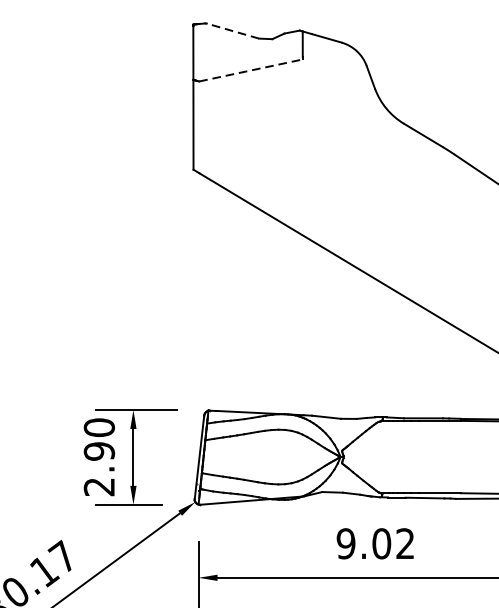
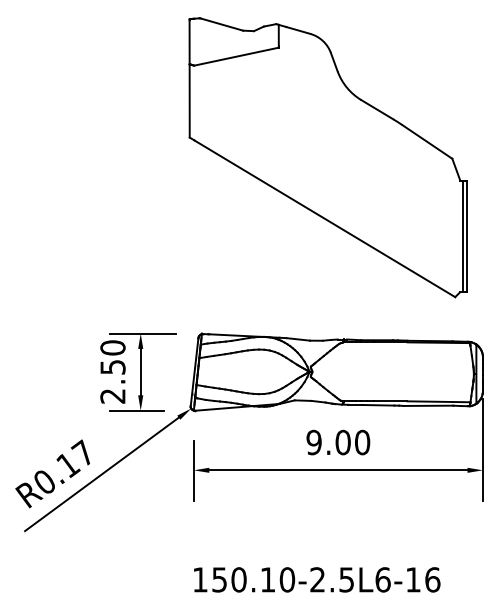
line: (232, 31) -> (221, 24), dashed -> solid
line: (252, 70) -> (237, 56), dashed -> solid
text: (98, 450) -> (112, 366), 2.90 -> 2.50
text: (405, 543) -> (362, 442), 9.02 -> 9.00

